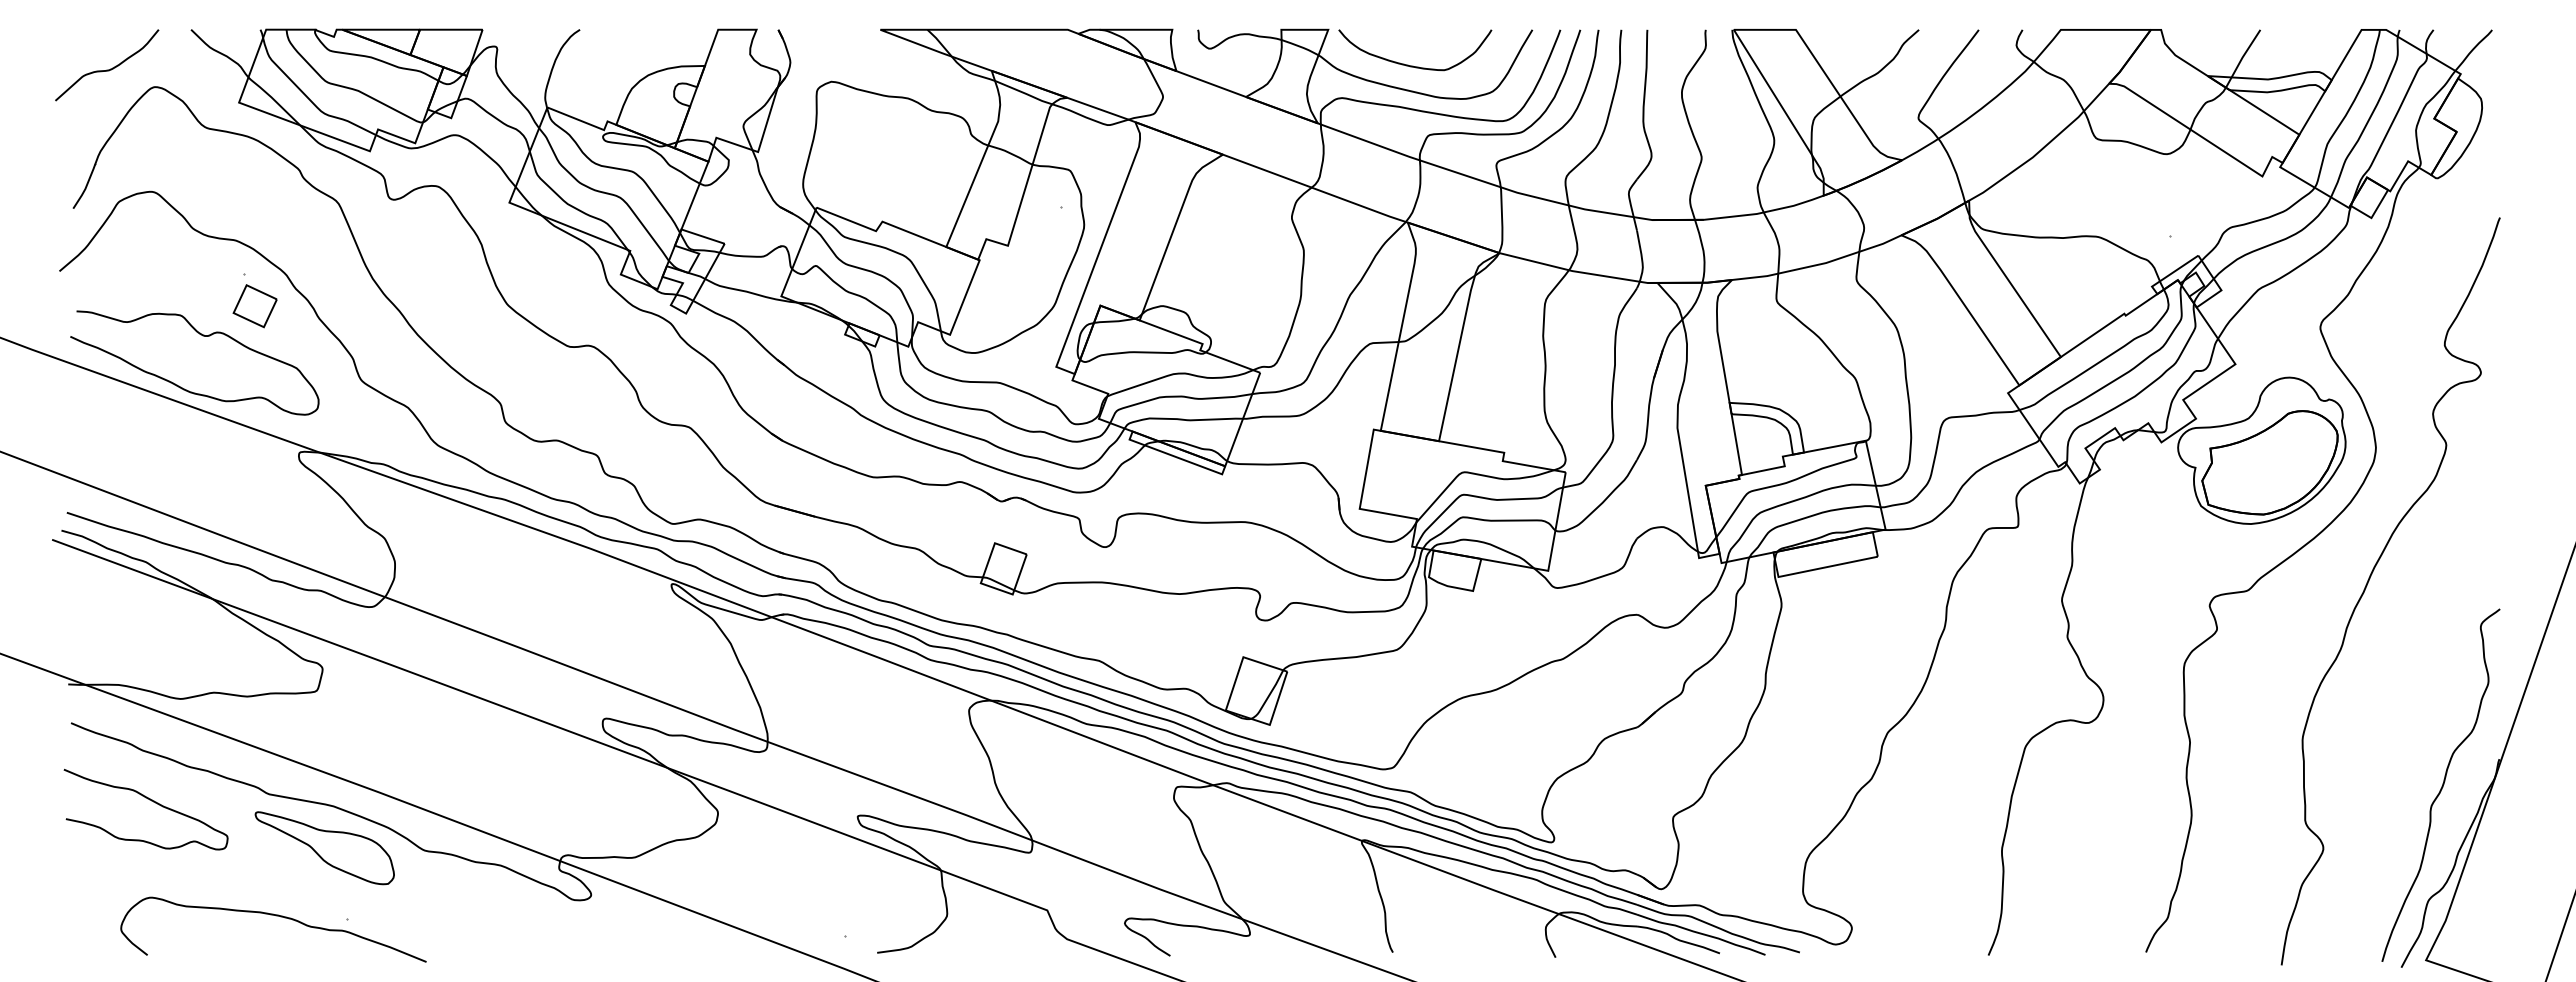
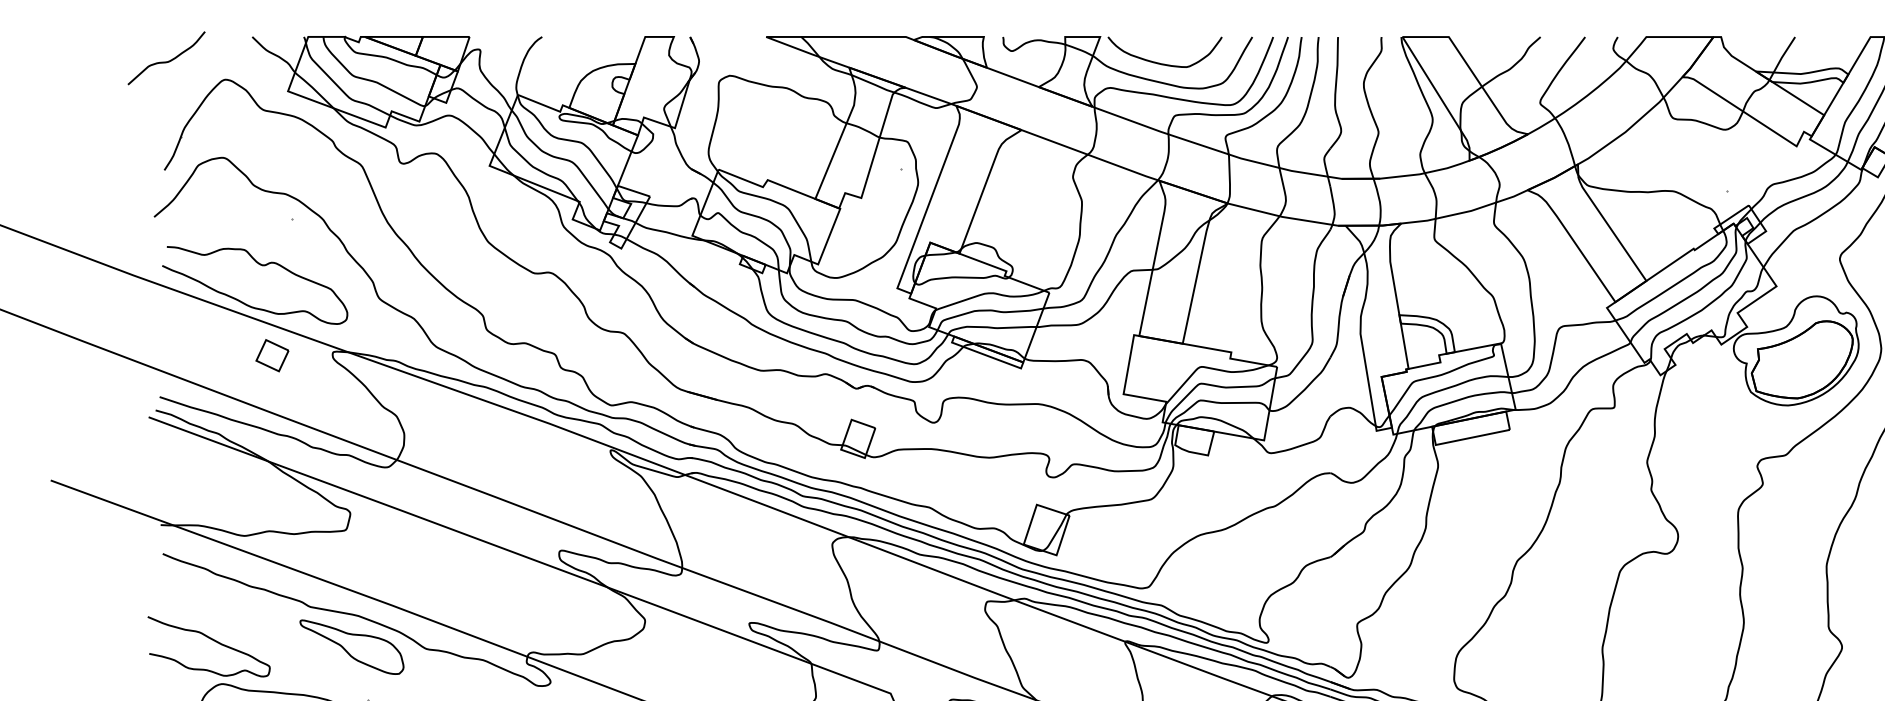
curve: (107, 69) -> (166, 61), moved
part: (254, 306) -> (271, 355), moved
curve: (149, 800) -> (211, 639), moved

